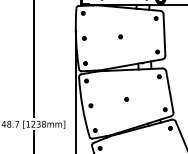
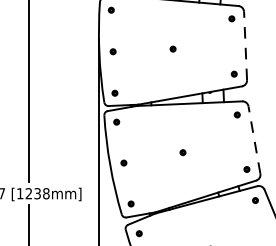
line: (164, 34) -> (245, 45), solid -> dashed
line: (169, 91) -> (253, 139), solid -> dashed

